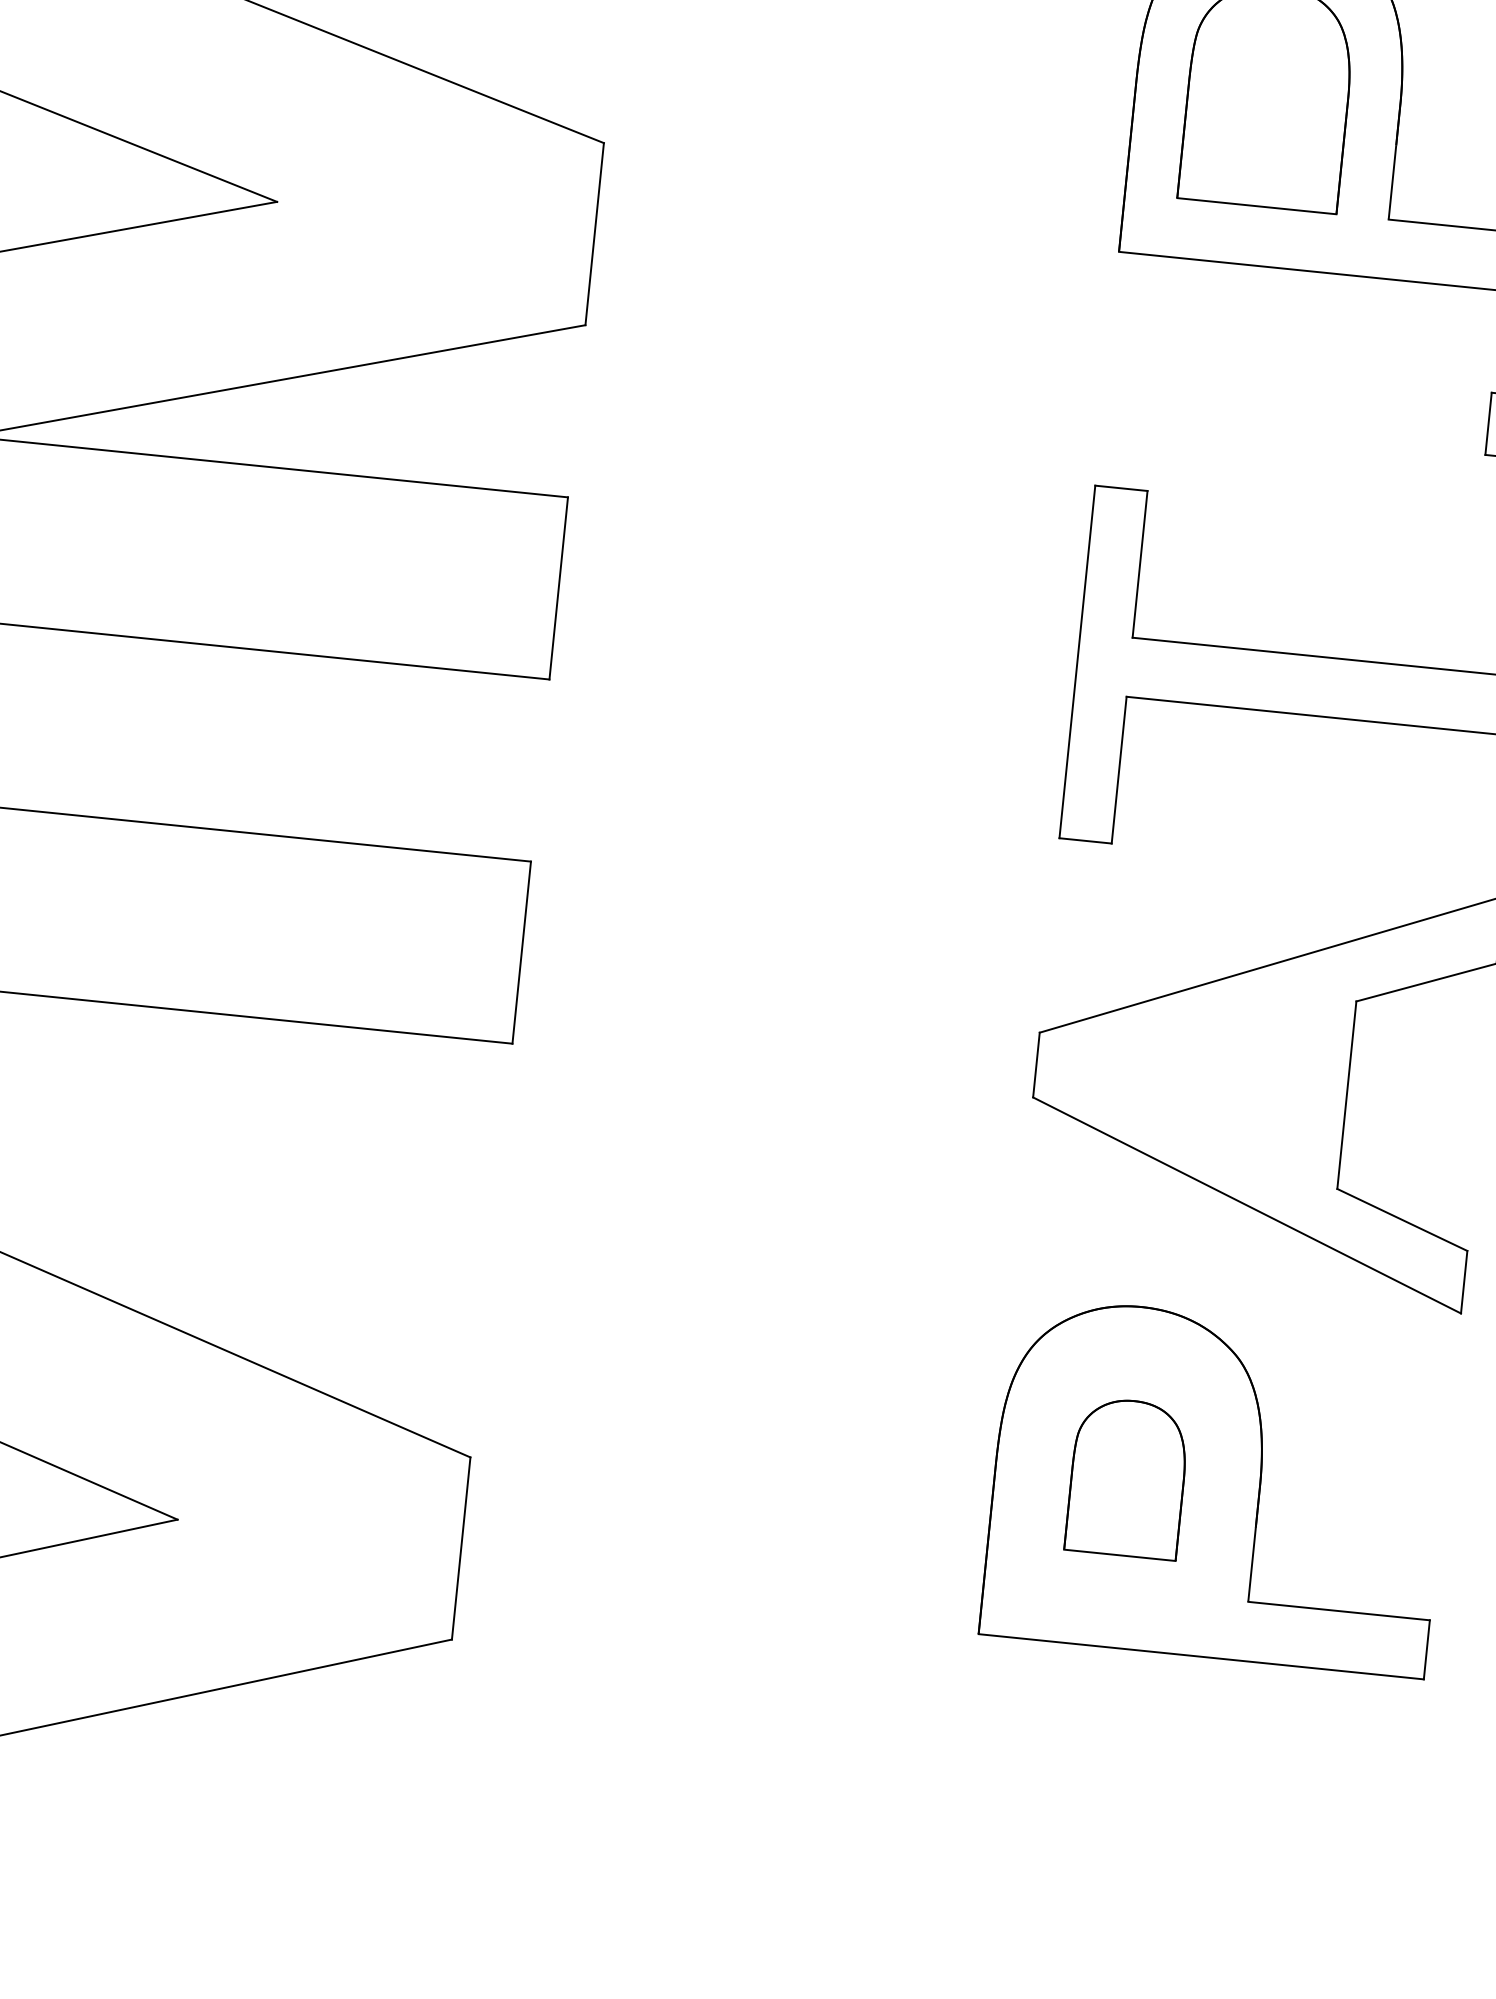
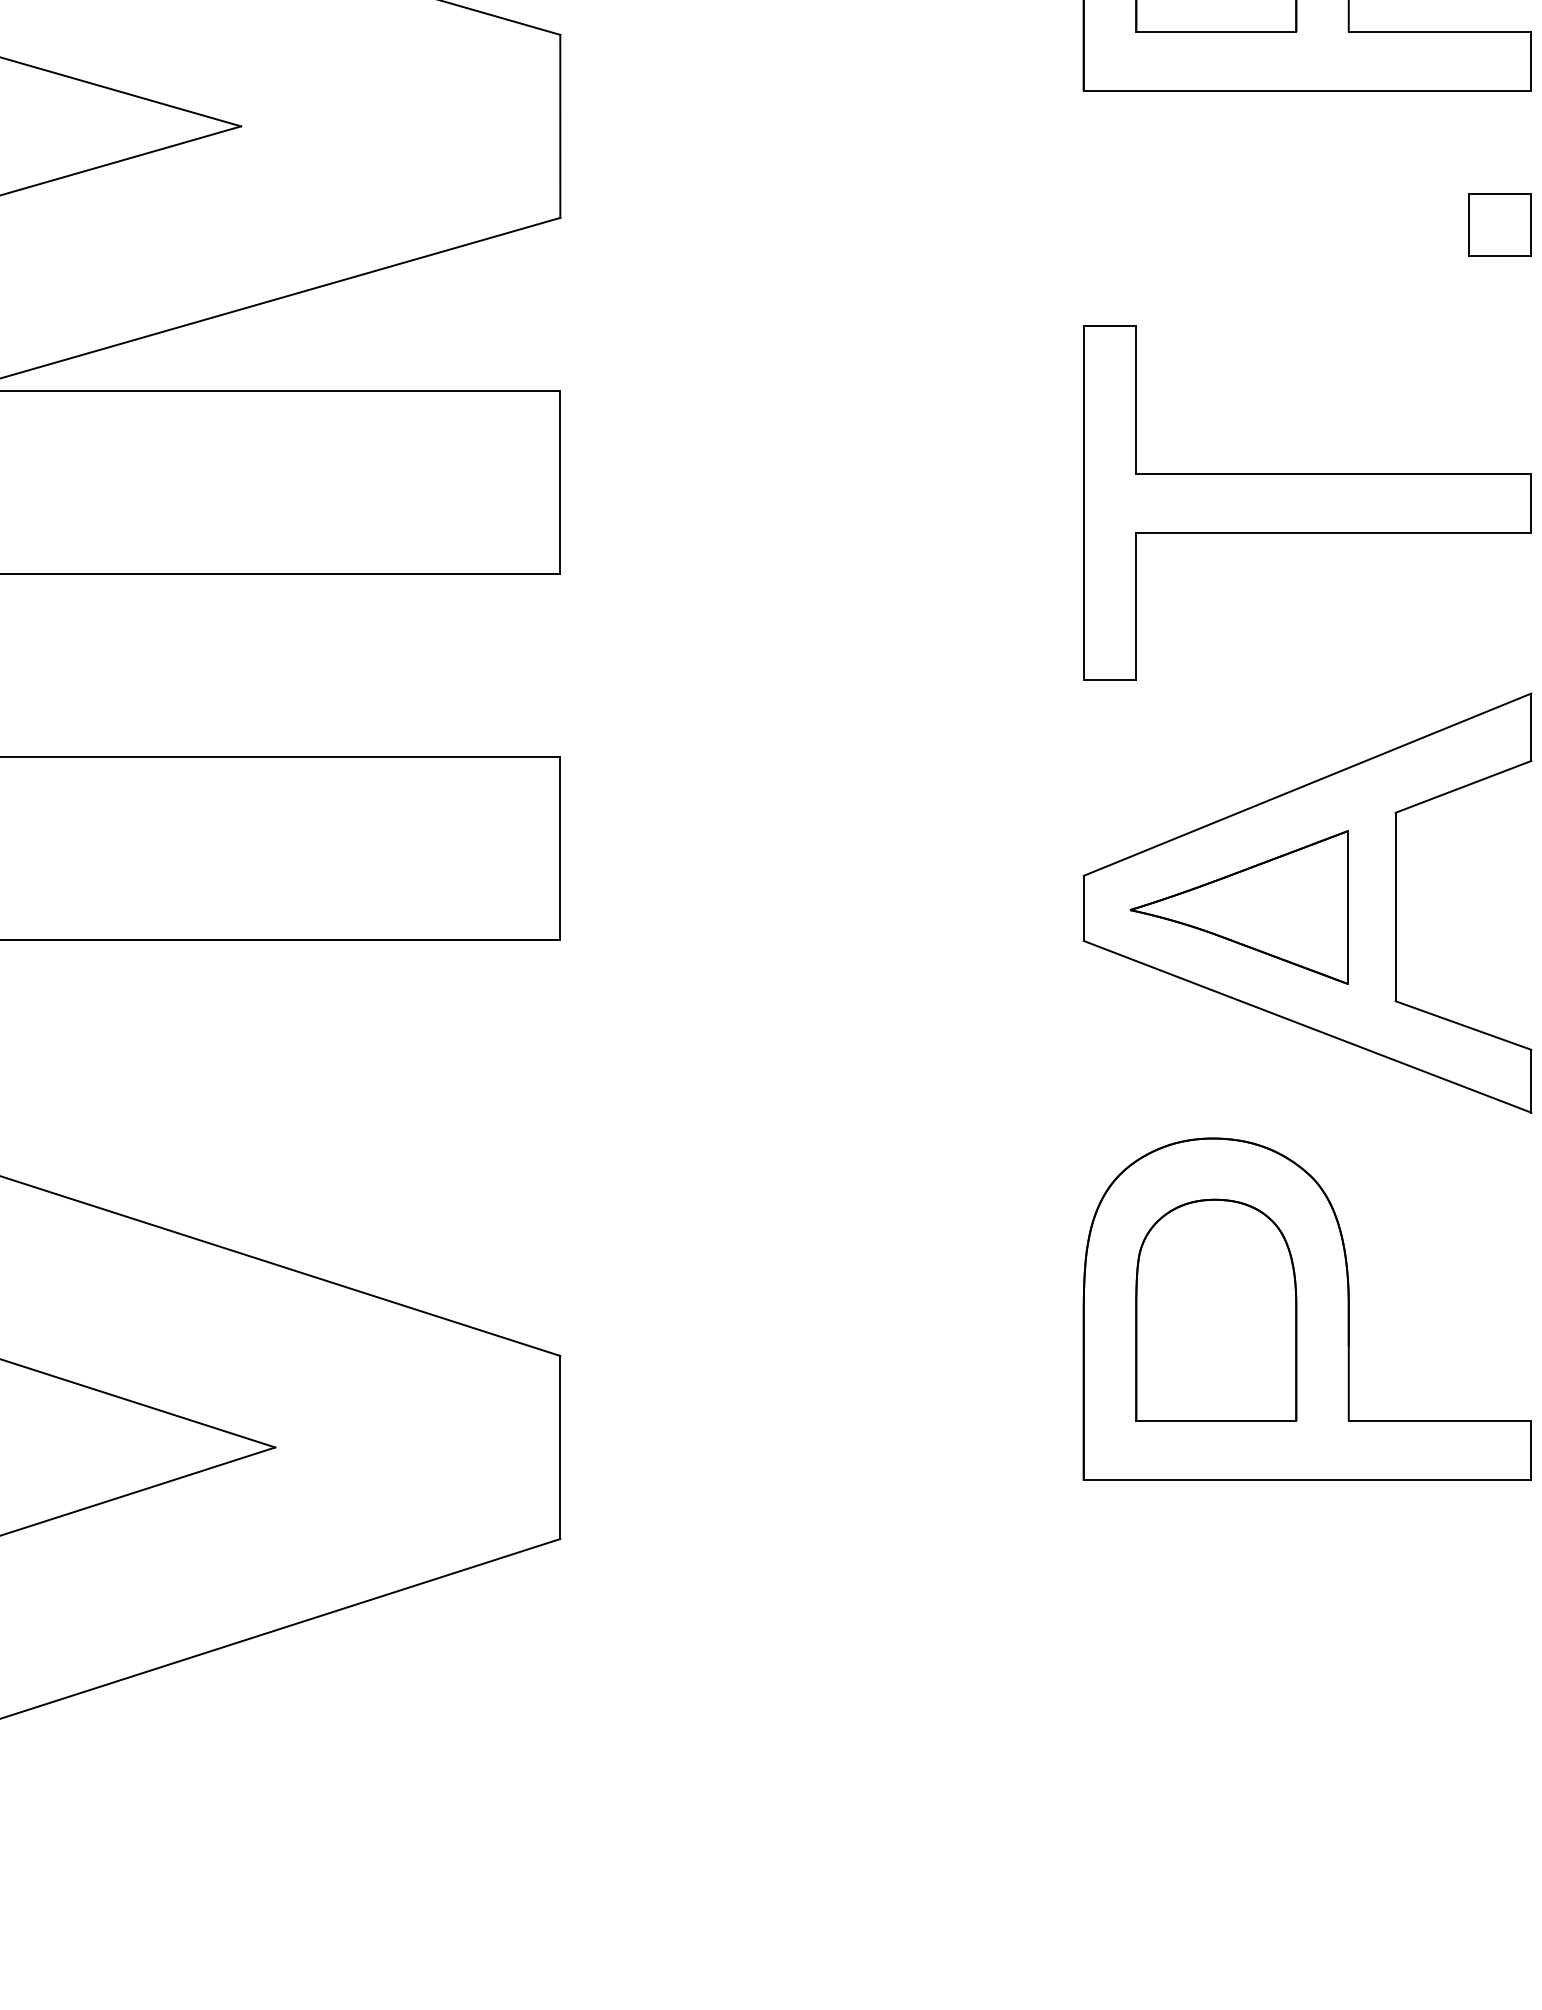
part: (1190, 1079) -> (1238, 907), added
part: (1127, 1477) -> (1216, 1309), size x1.43

